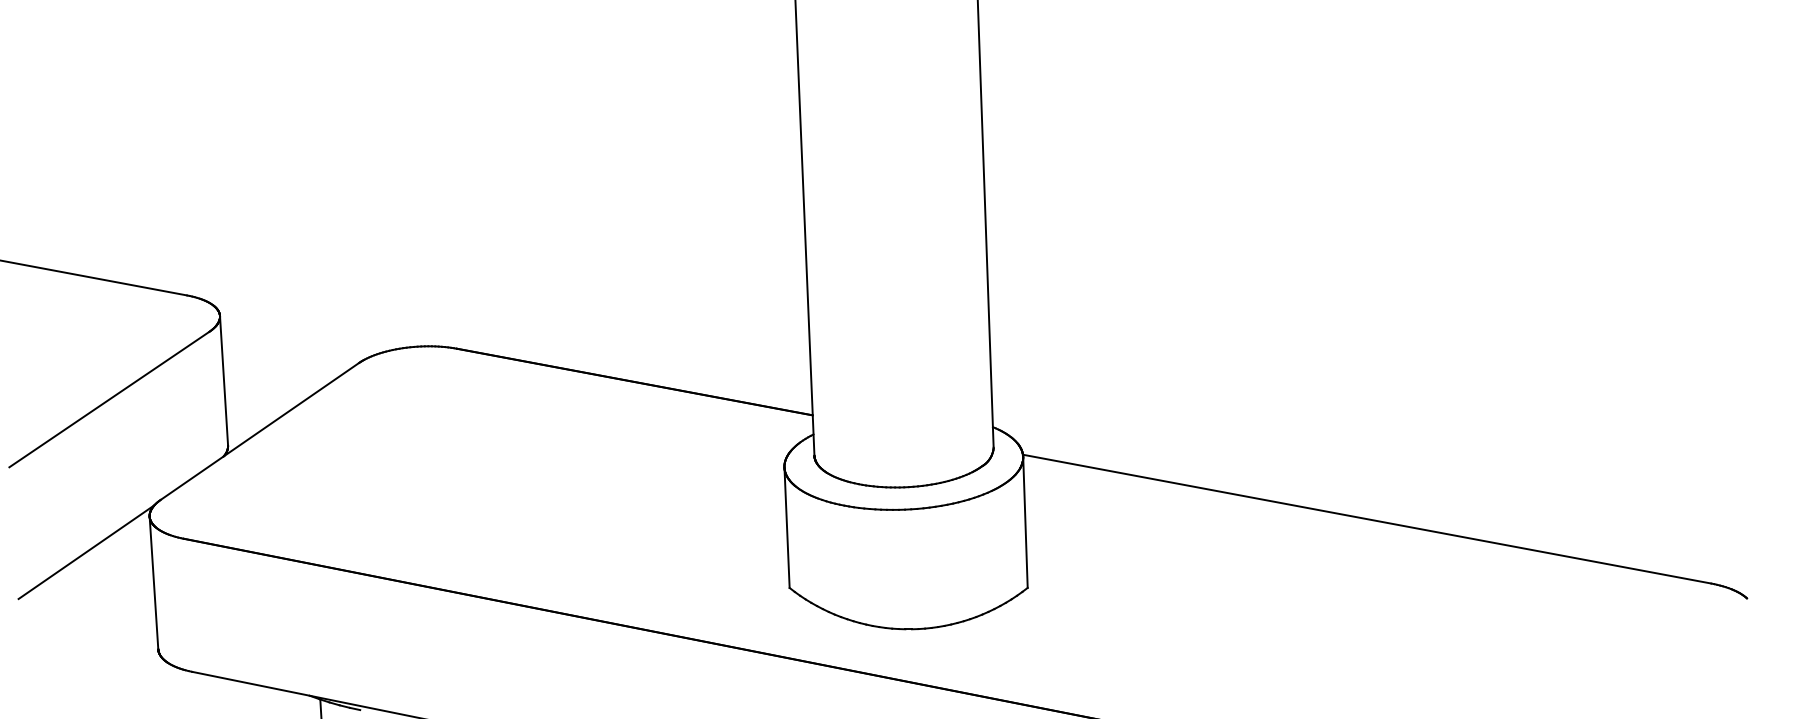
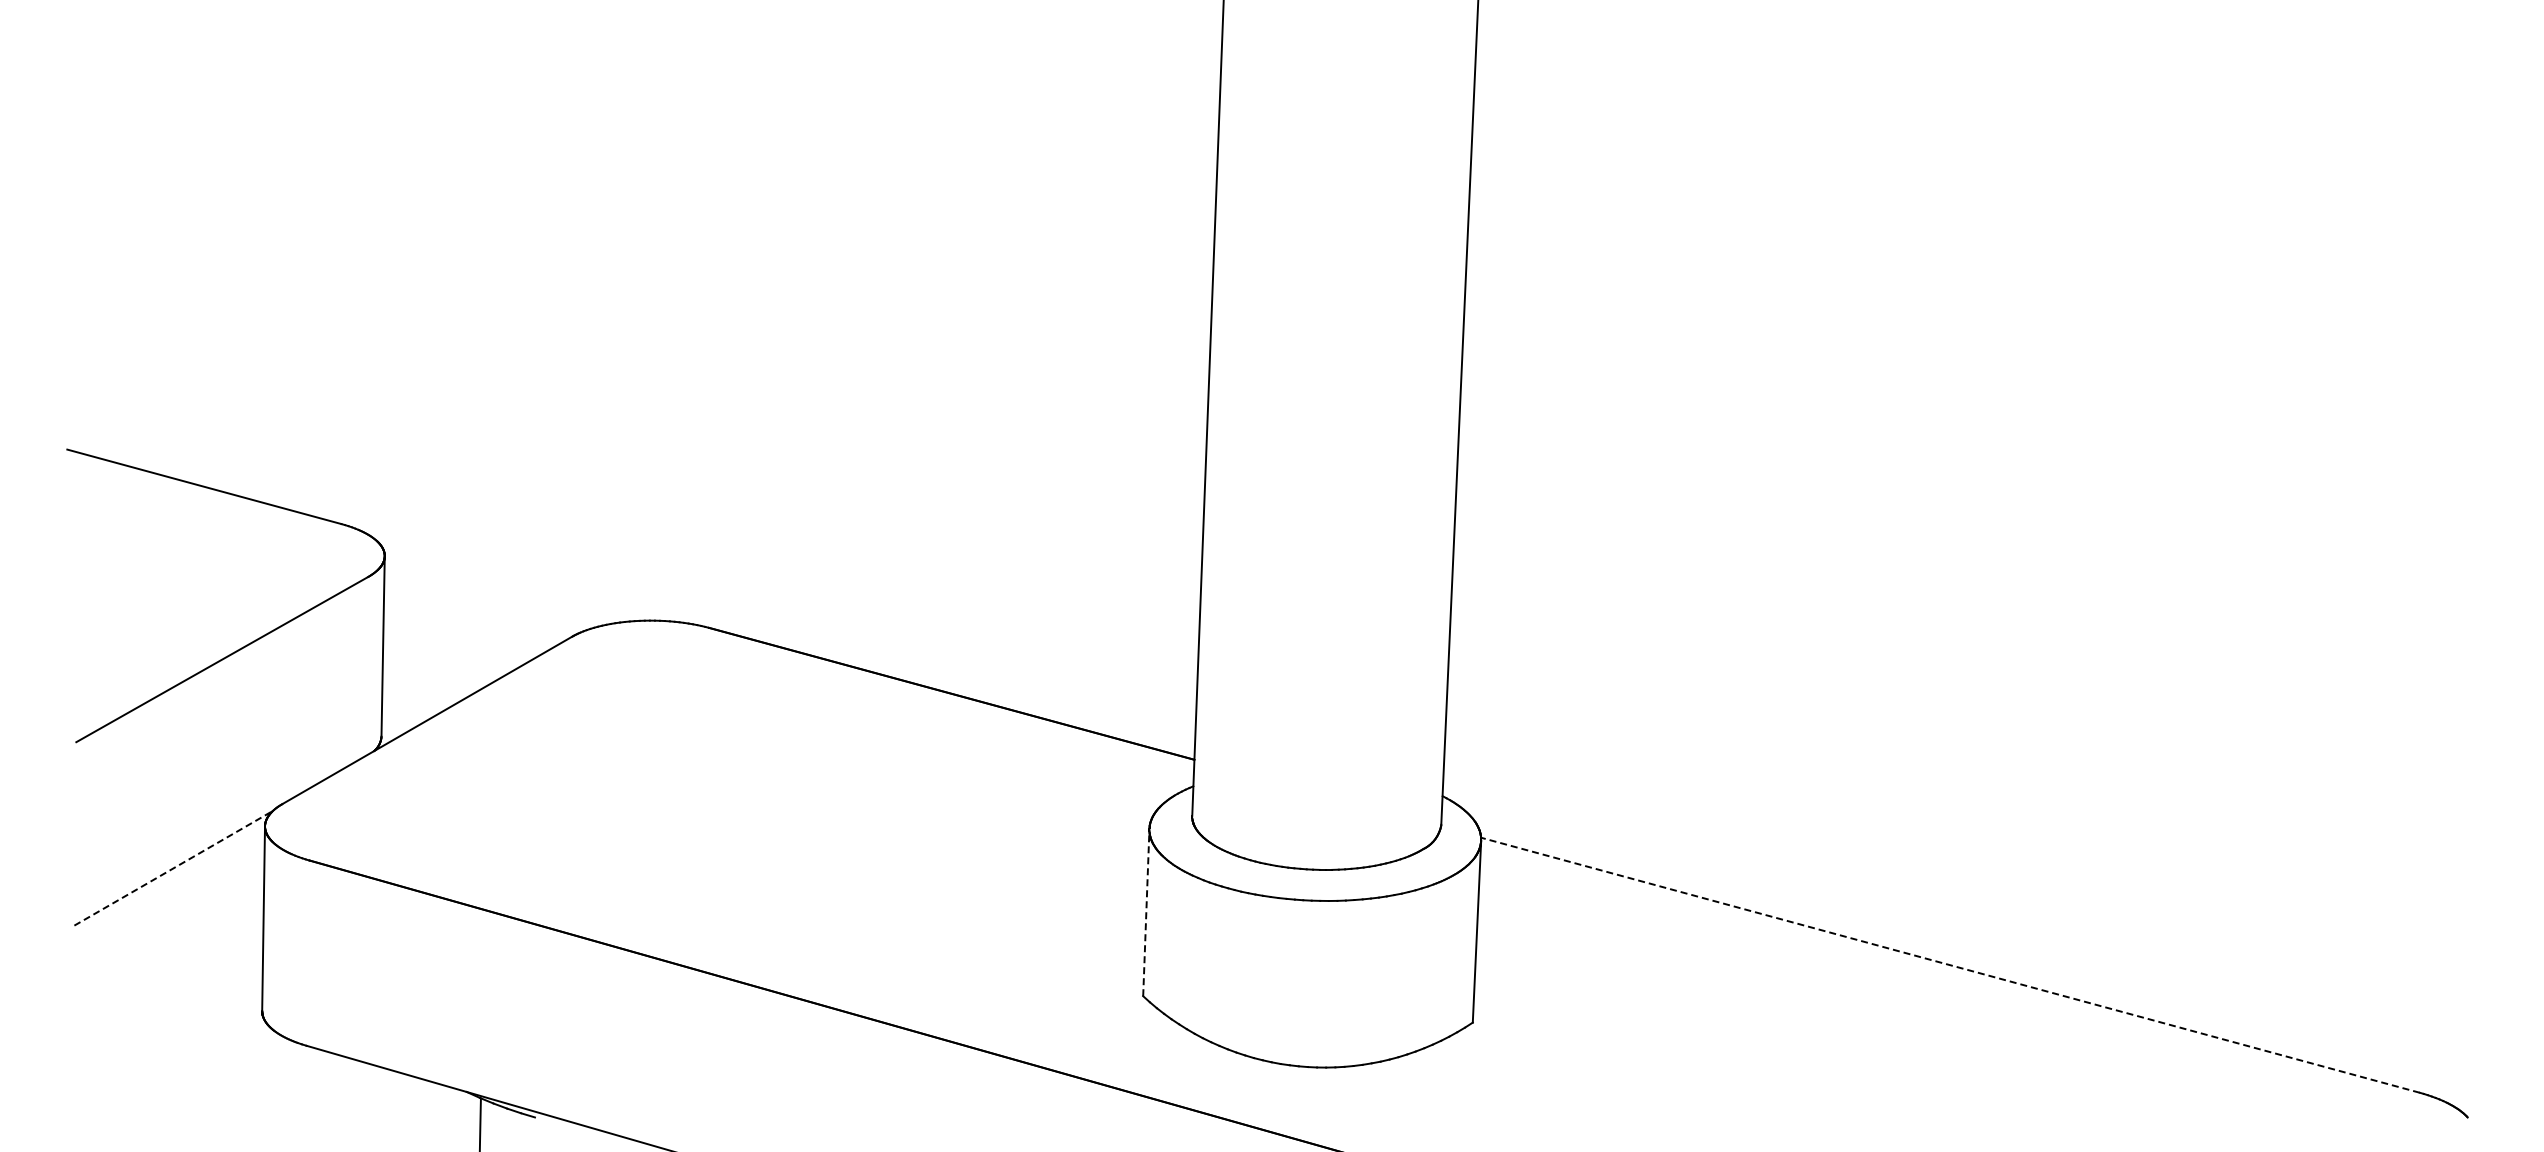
line: (1366, 519) -> (1949, 965), solid -> dashed
line: (787, 527) -> (1146, 912), solid -> dashed
line: (86, 552) -> (173, 868), solid -> dashed

